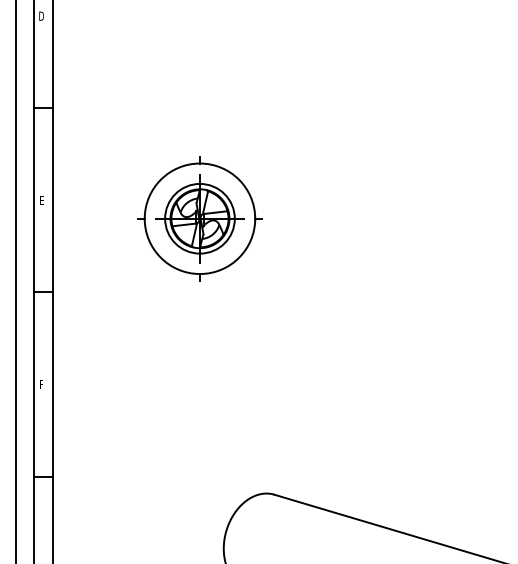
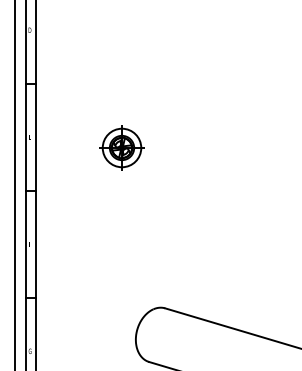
part: (199, 217) -> (121, 147), size x0.6

